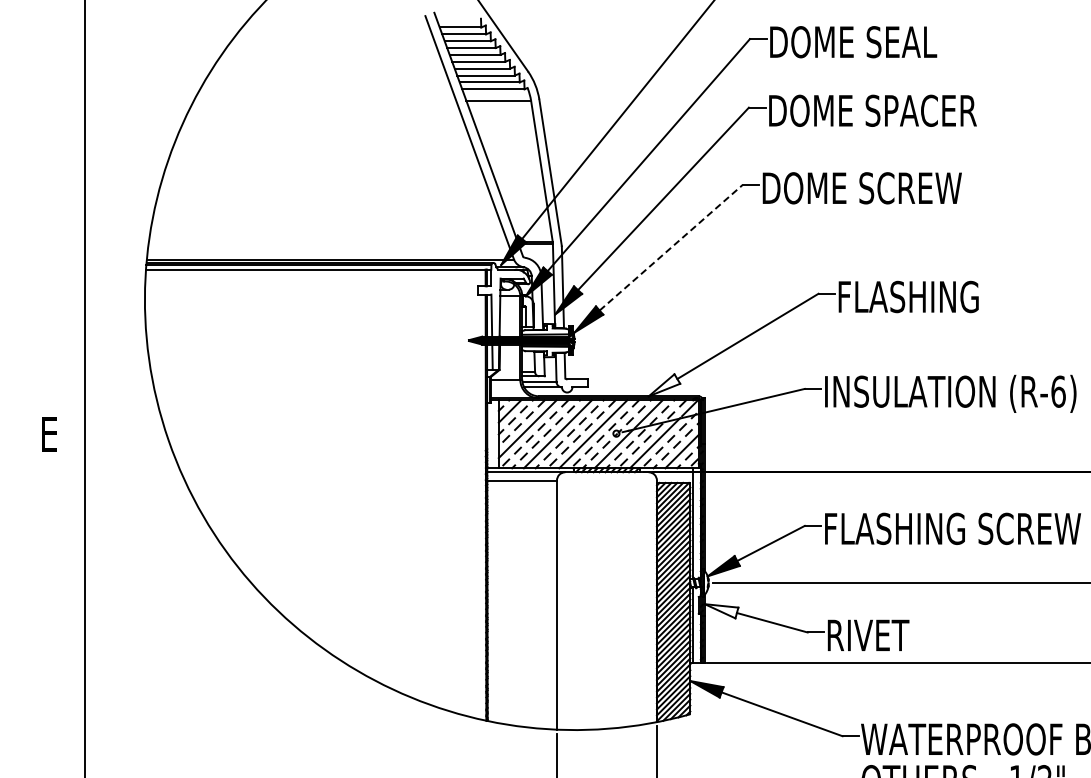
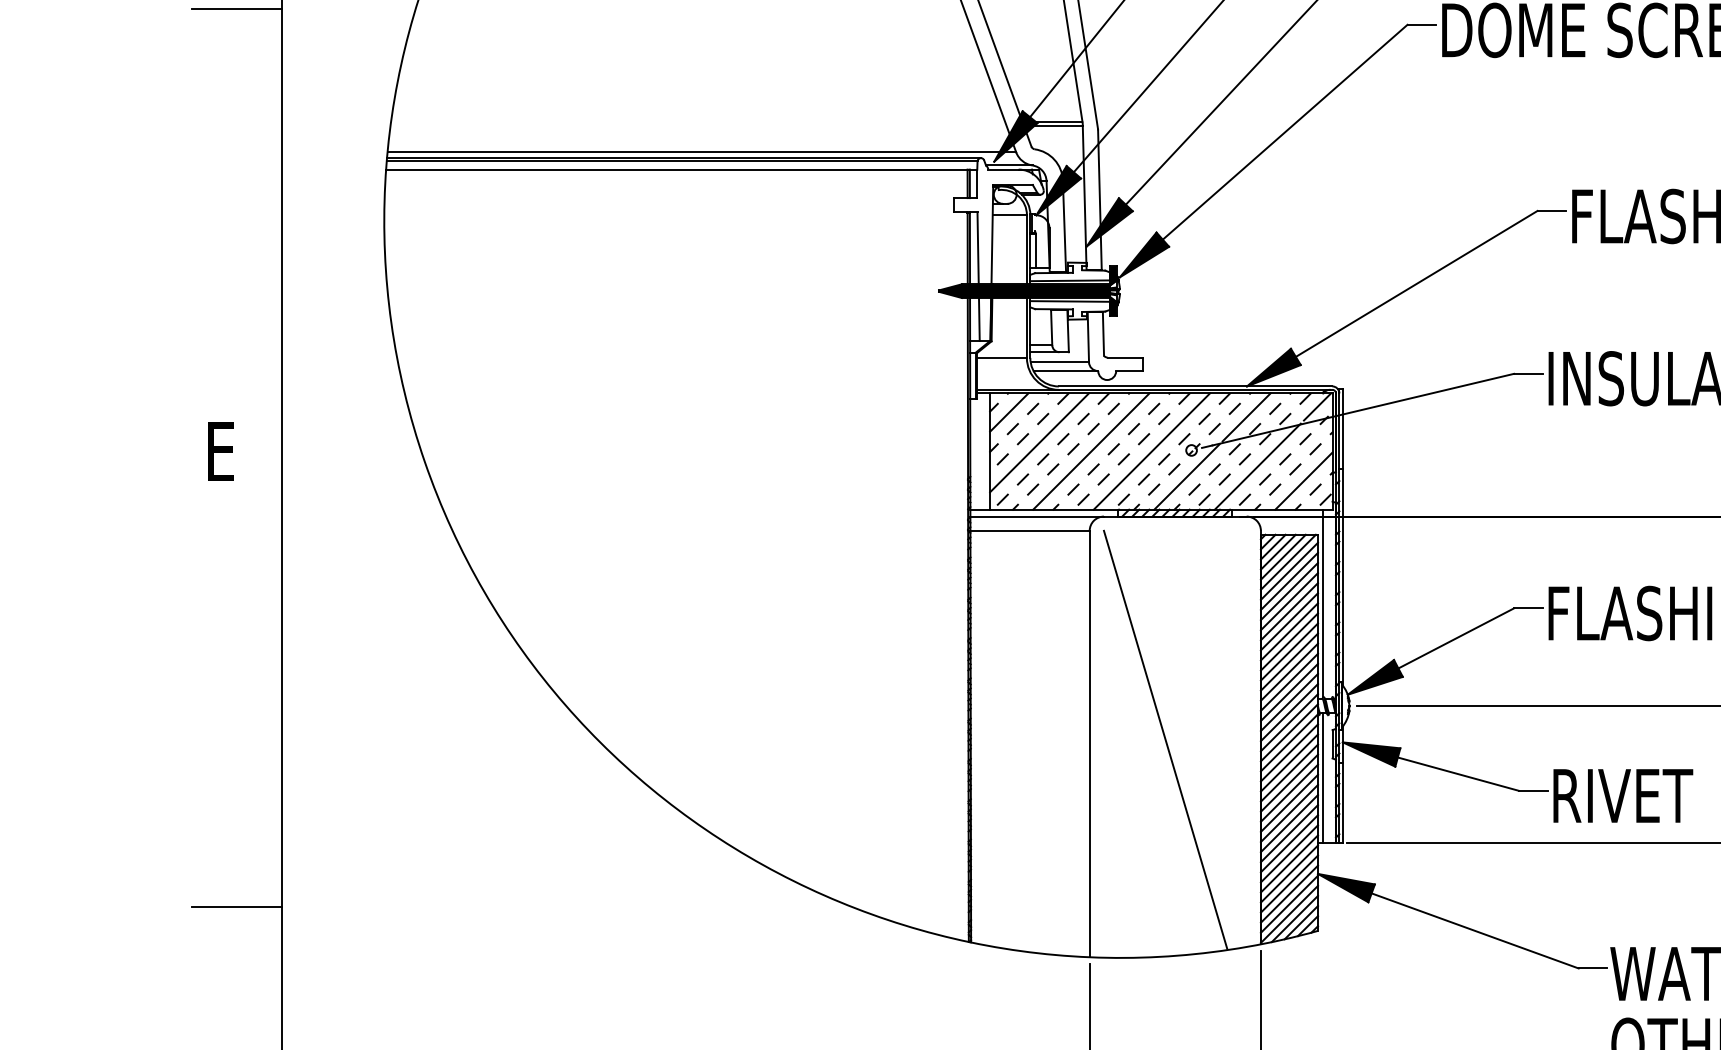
line: (58, 175) -> (236, 8), added
line: (671, 247) -> (1285, 131), dashed -> solid
fill: (664, 385) -> (1273, 367), added
line: (601, 602) -> (1165, 739), added
fill: (721, 611) -> (1371, 754), added
line: (58, 700) -> (236, 907), added

